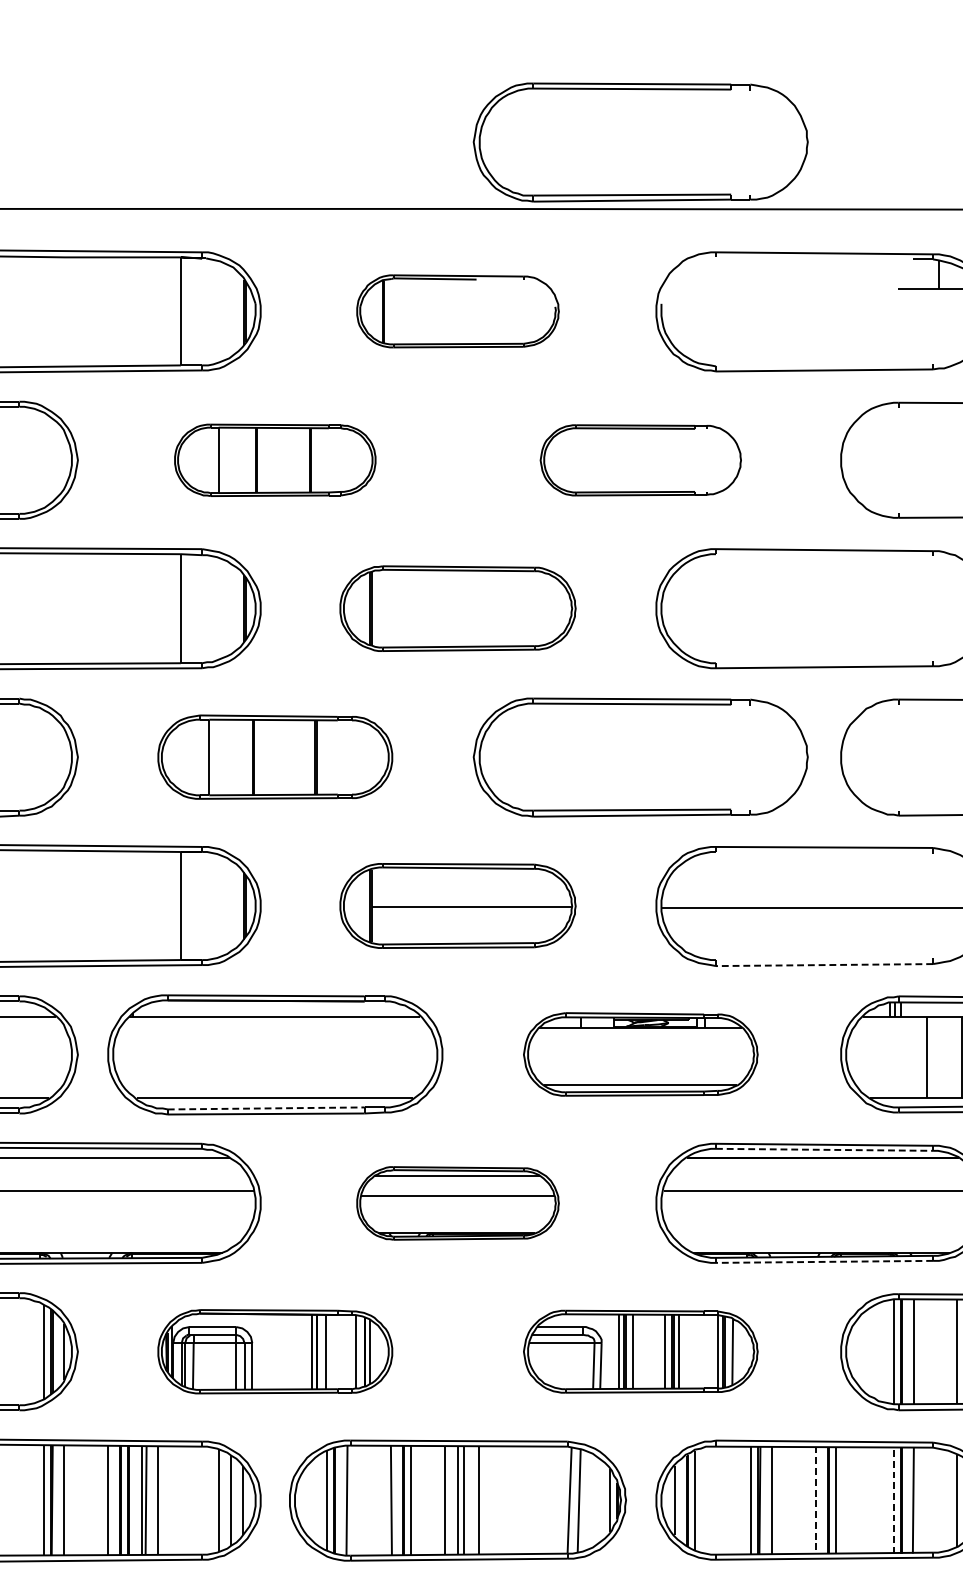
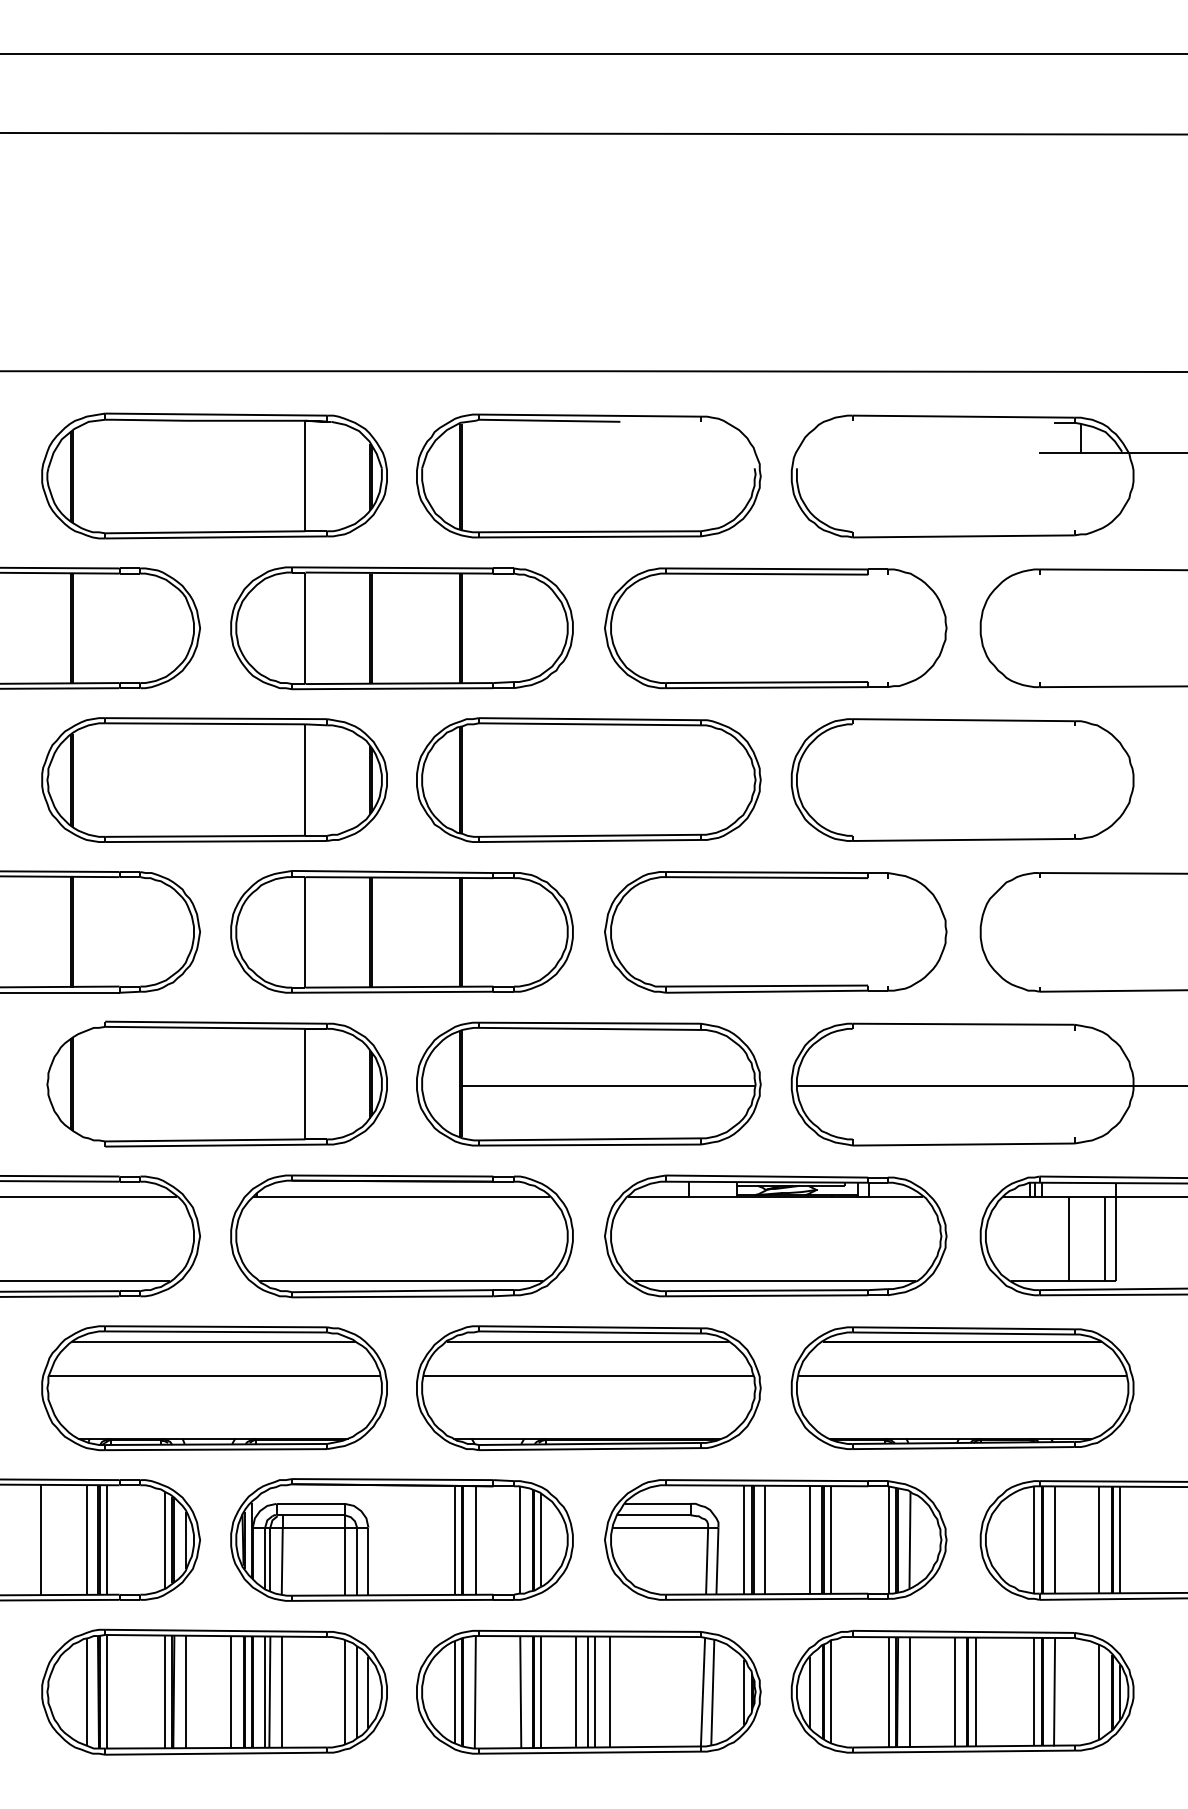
part: (640, 142) -> (775, 303), removed
part: (457, 310) -> (588, 475), size x1.67
part: (274, 460) -> (401, 628), size x1.67
part: (640, 460) -> (775, 628), size x1.67
part: (457, 608) -> (588, 779), size x1.43
part: (274, 756) -> (401, 931), size x1.43
part: (457, 905) -> (588, 1083), size x1.43
line: (824, 965) -> (963, 1144), dashed -> solid
part: (640, 1054) -> (775, 1235), size x1.43
line: (266, 1108) -> (392, 1291), dashed -> solid
line: (824, 1149) -> (963, 1333), dashed -> solid
part: (457, 1203) -> (588, 1388), size x1.67
line: (824, 1262) -> (963, 1448), dashed -> solid
part: (274, 1351) -> (401, 1539), size x1.43
part: (640, 1351) -> (775, 1539), size x1.43
line: (815, 1499) -> (954, 1691), dashed -> solid
line: (893, 1499) -> (1034, 1691), dashed -> solid

